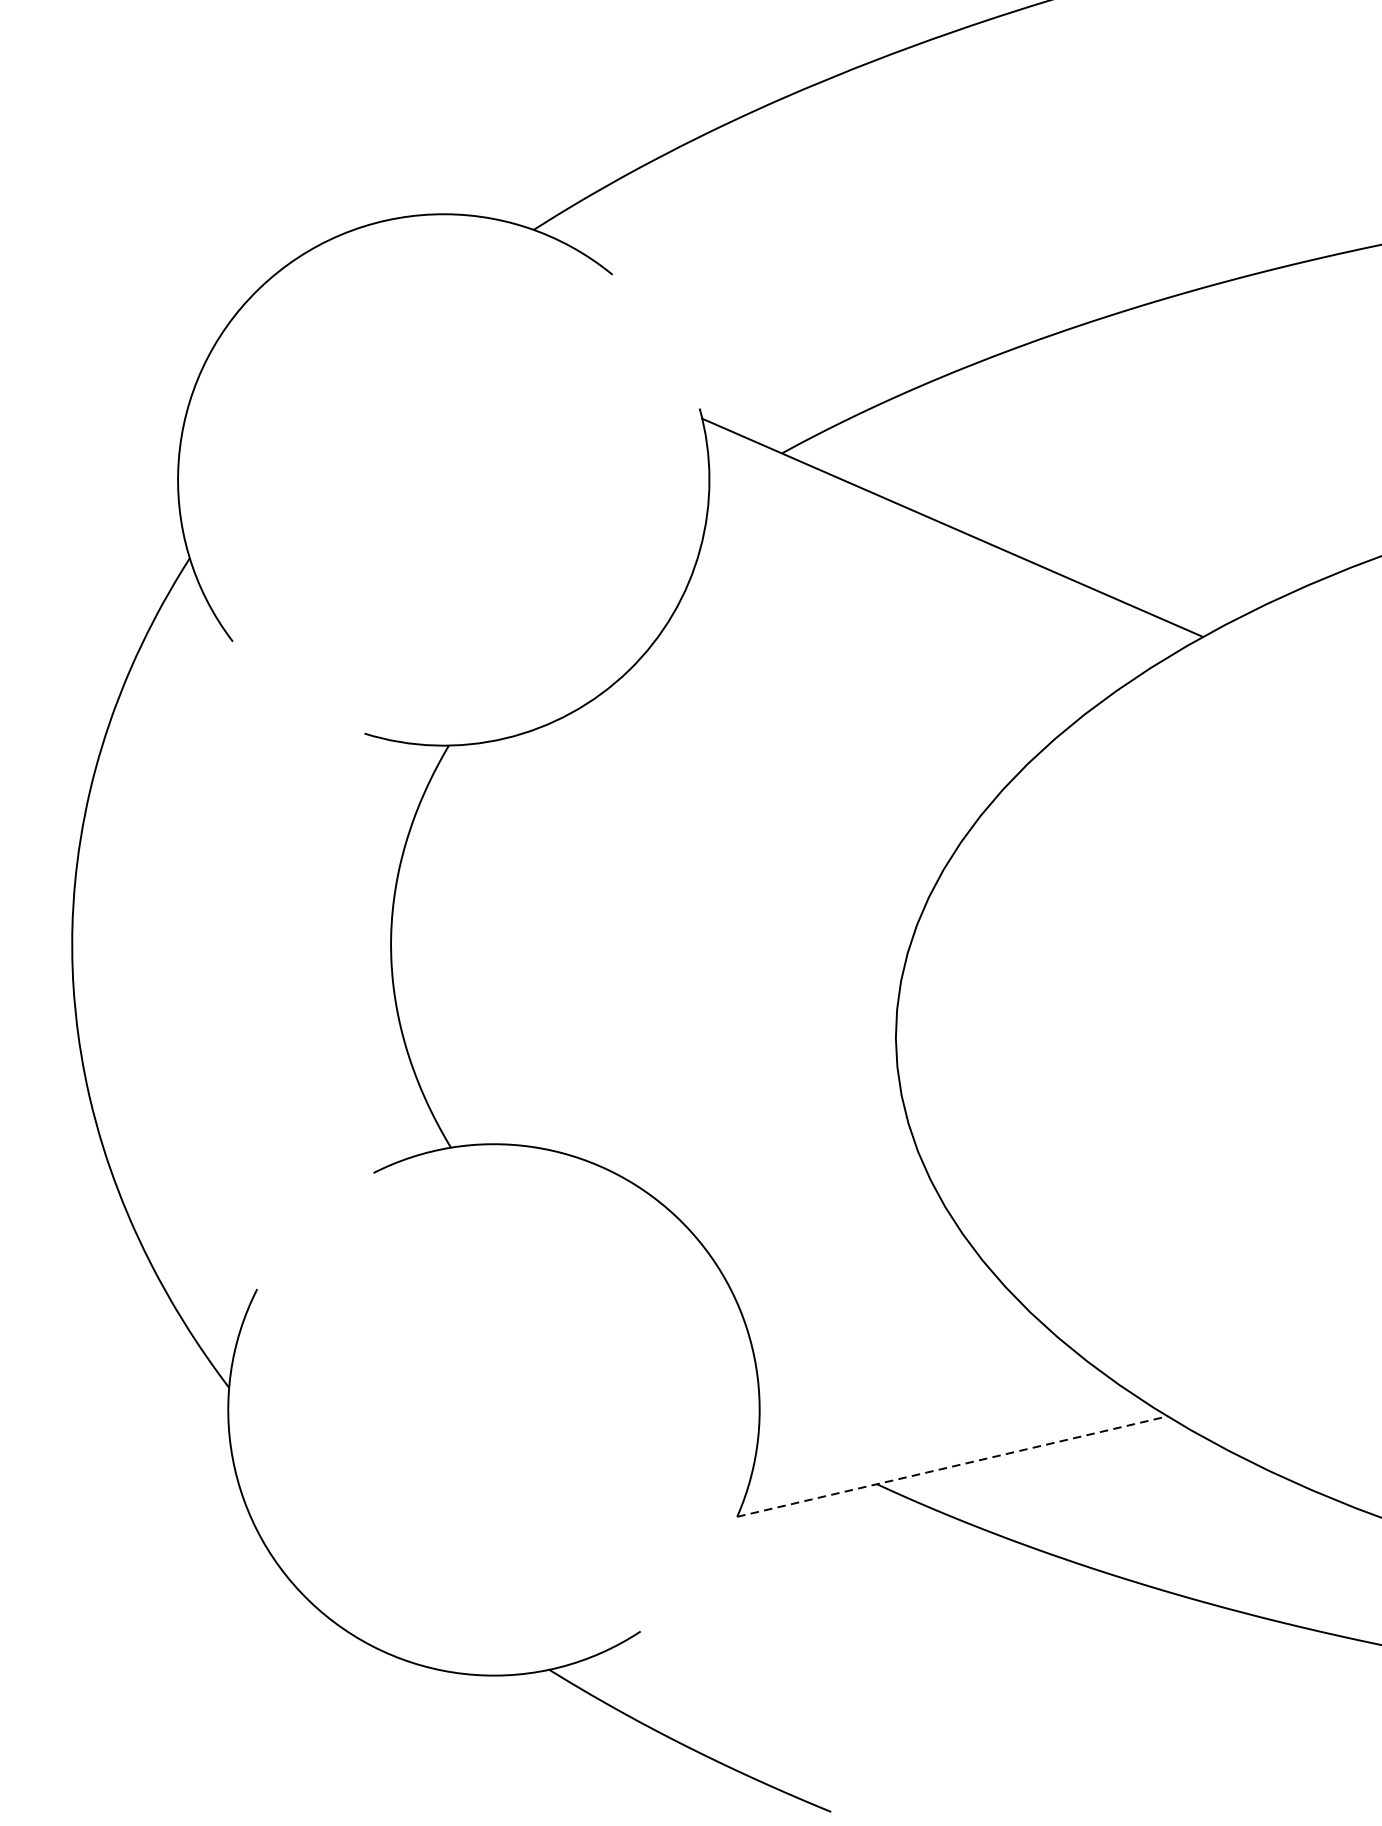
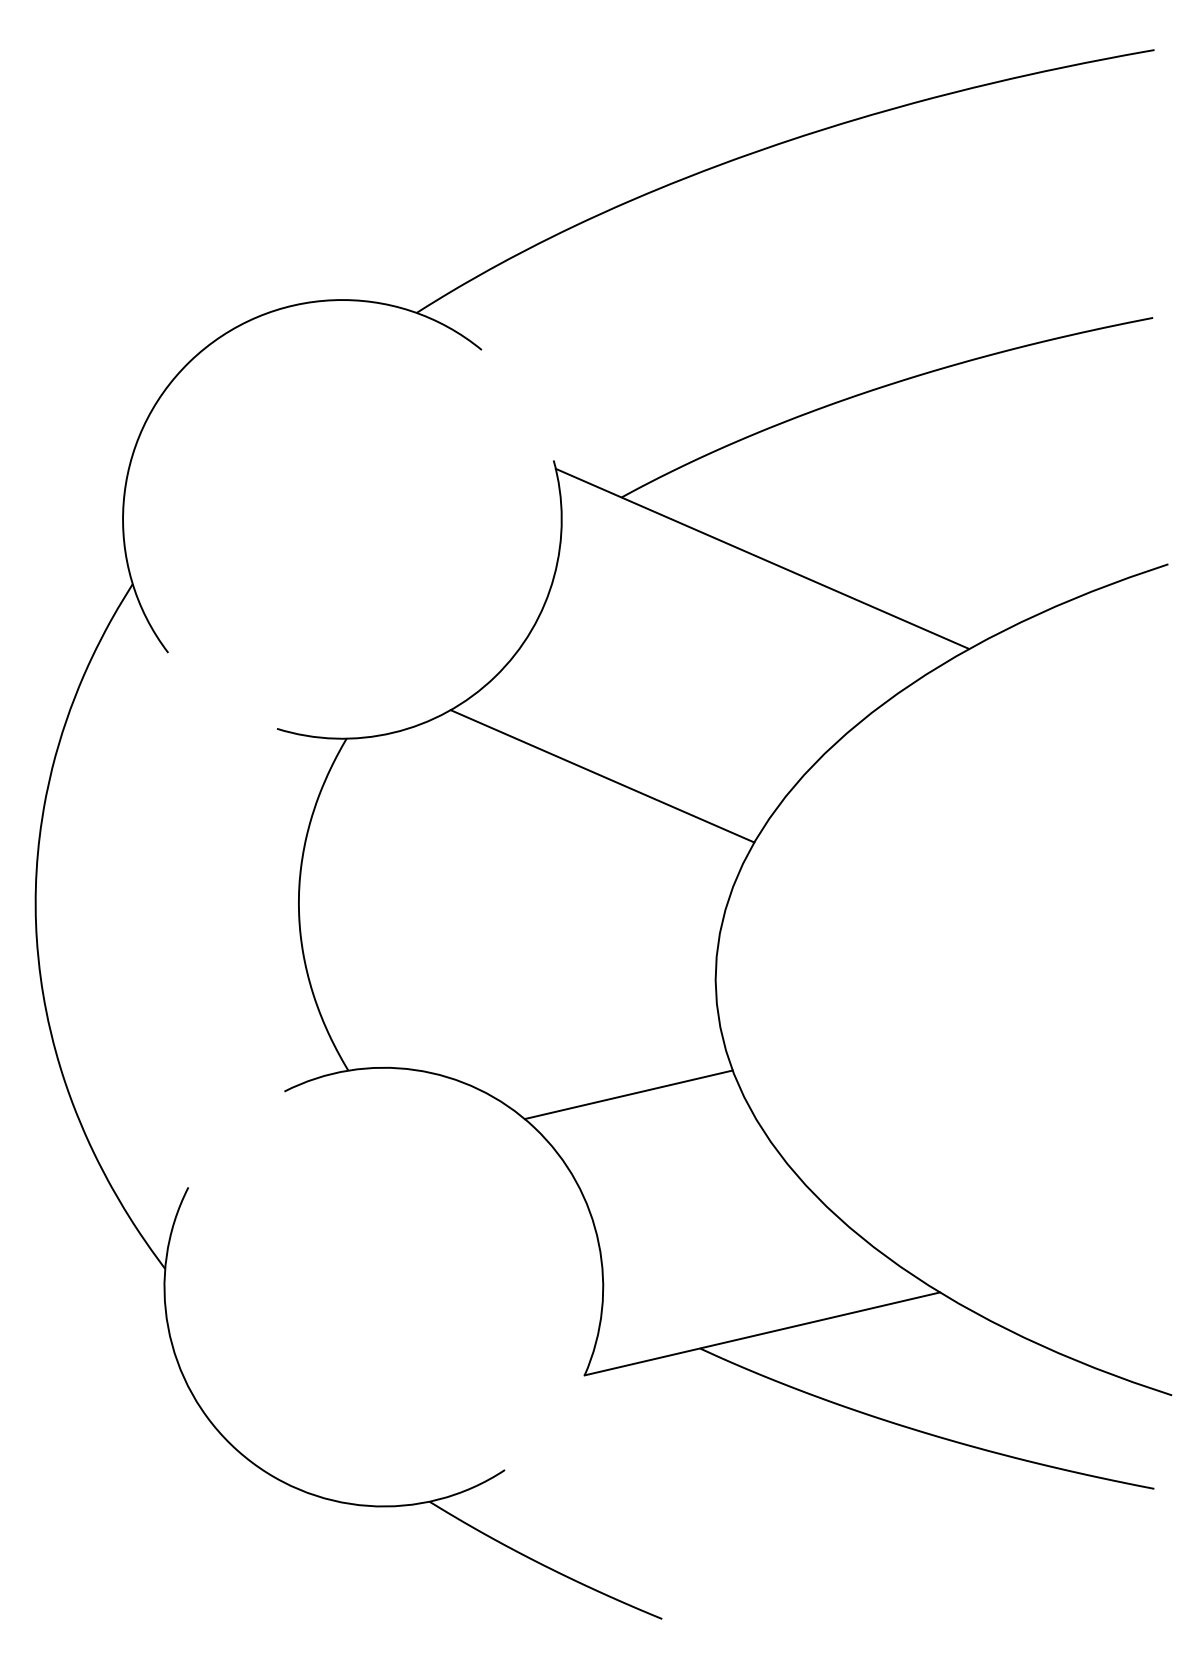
line: (758, 791) -> (602, 776), added
line: (790, 1176) -> (628, 1094), added
line: (952, 1466) -> (762, 1333), dashed -> solid

